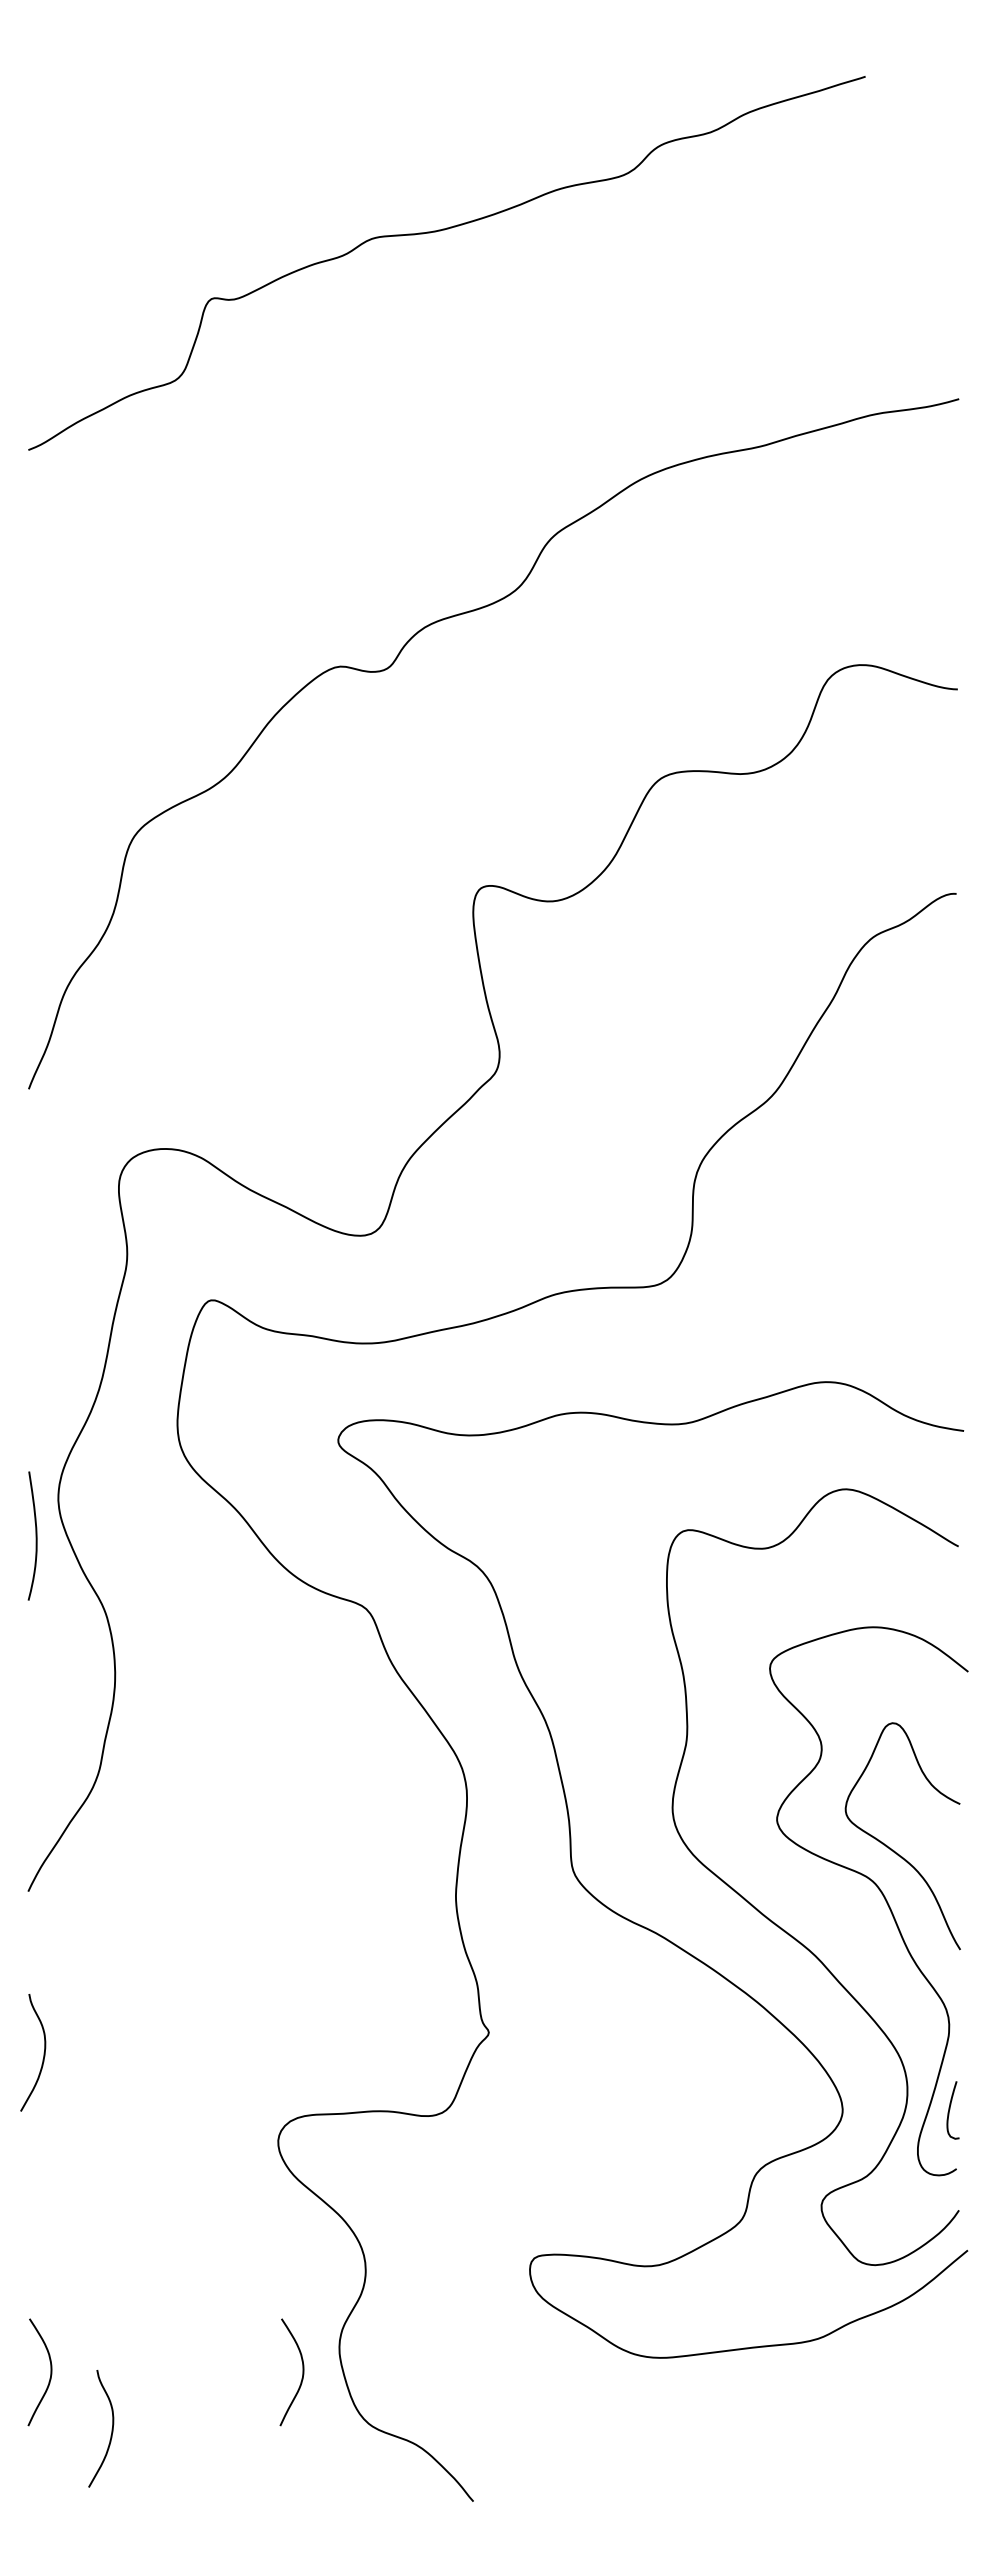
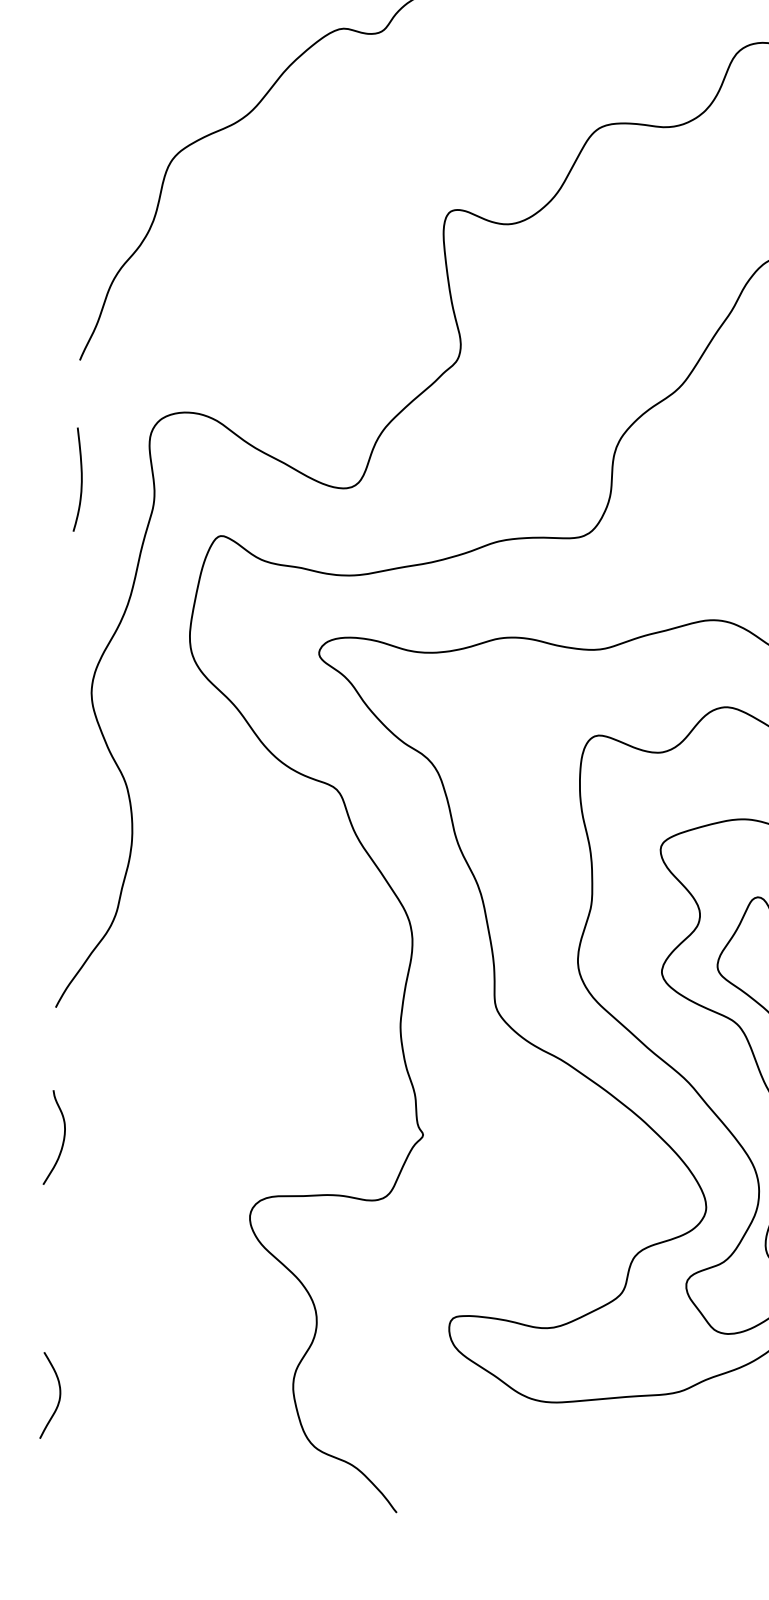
curve: (35, 1535) -> (80, 479), moved
curve: (302, 2372) -> (262, 1403), removed
curve: (111, 2428) -> (107, 1443), removed

